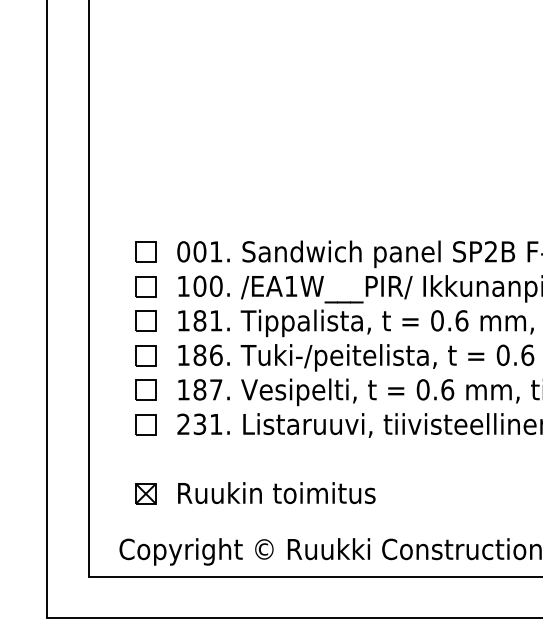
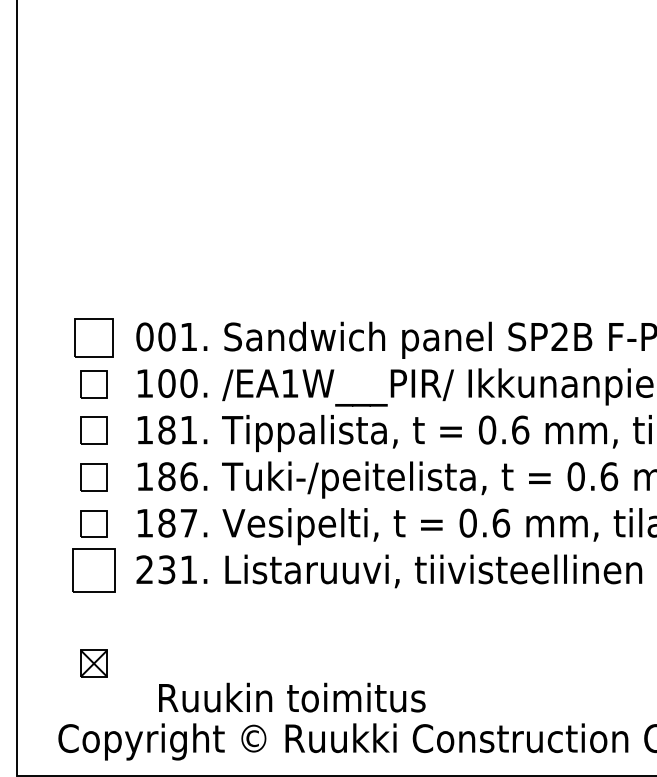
part: (145, 251) -> (93, 336), size x1.4
part: (145, 424) -> (93, 570), size x1.6
text: (276, 493) -> (291, 698), moved

